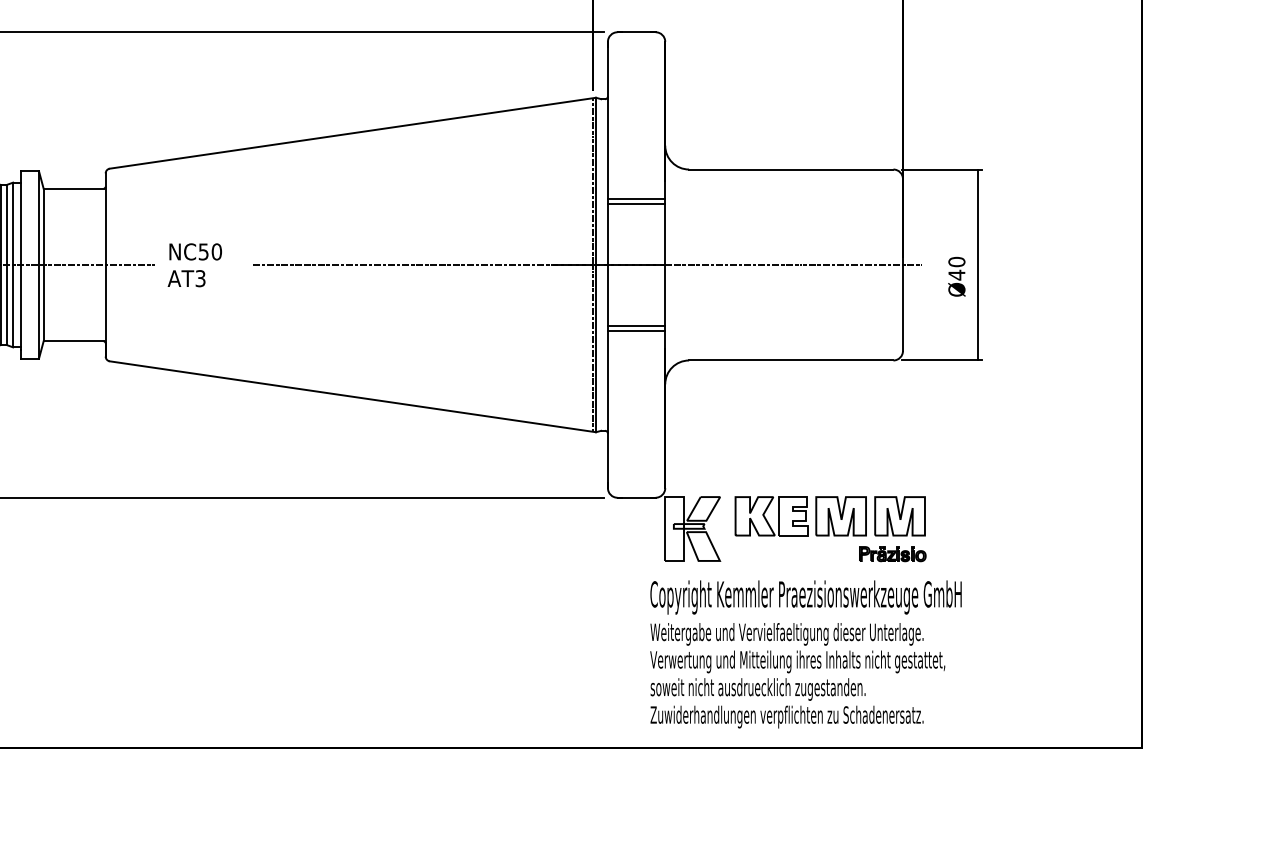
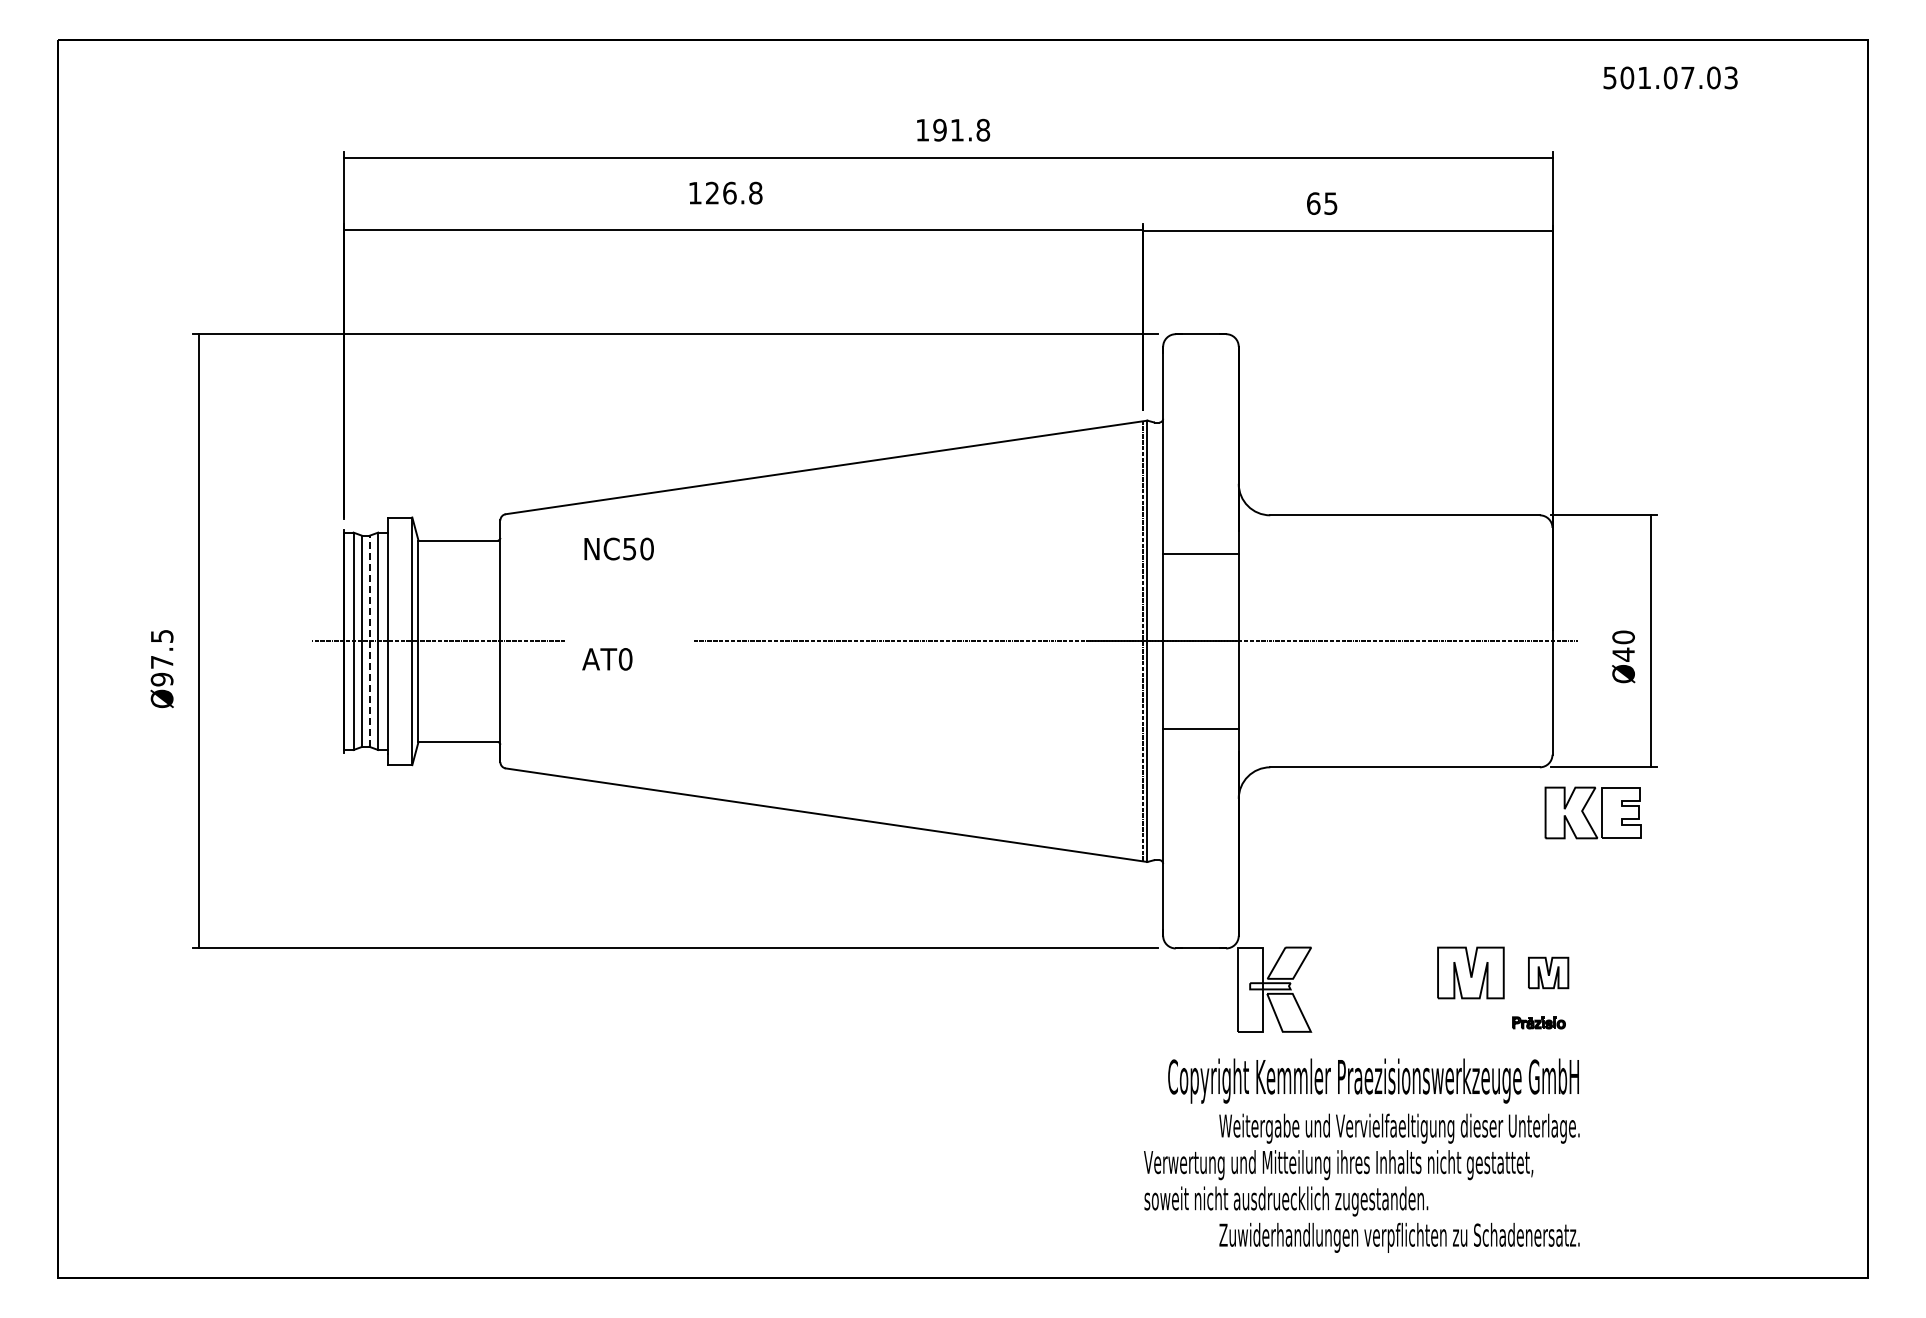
line: (636, 203) -> (1200, 560), removed
text: (195, 251) -> (618, 548), moved
line: (6, 265) -> (369, 641), solid -> dashed
text: (200, 278) -> (625, 659), AT3 -> AT0
line: (636, 326) -> (1200, 722), removed
part: (899, 515) -> (1548, 972), size x0.6
part: (766, 519) -> (1586, 816), moved
part: (892, 553) -> (1538, 1022), size x0.6
text: (805, 597) -> (1373, 1080), moved
text: (797, 675) -> (1338, 1183), moved

